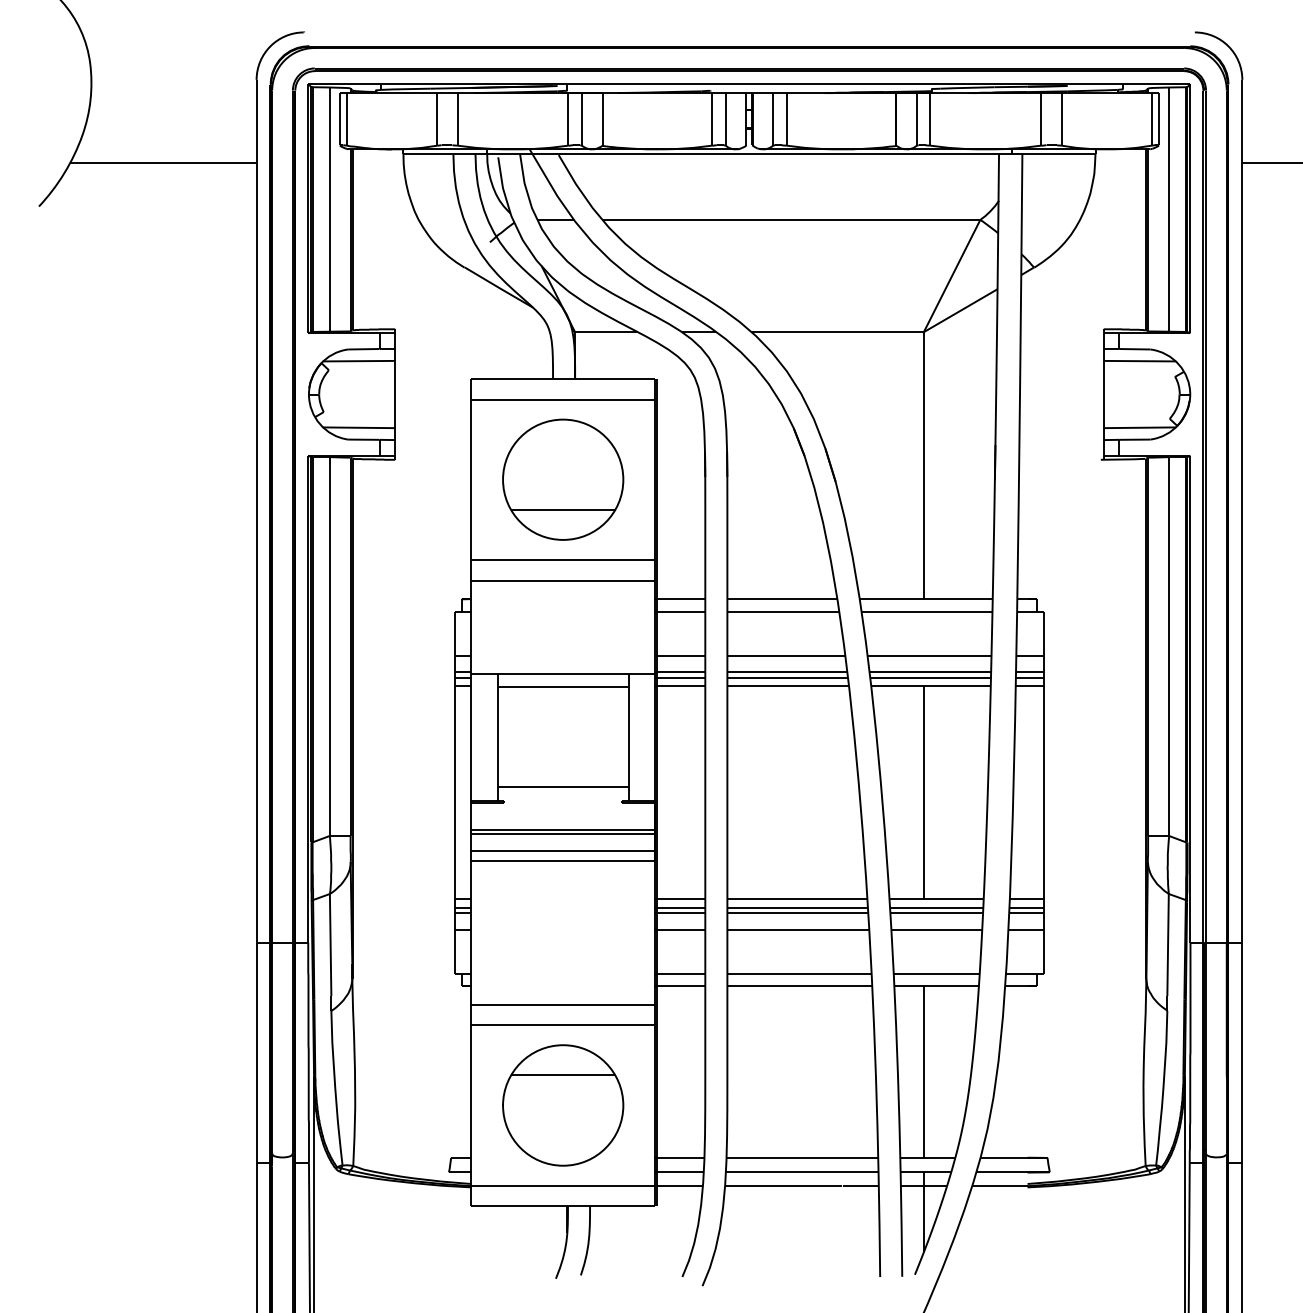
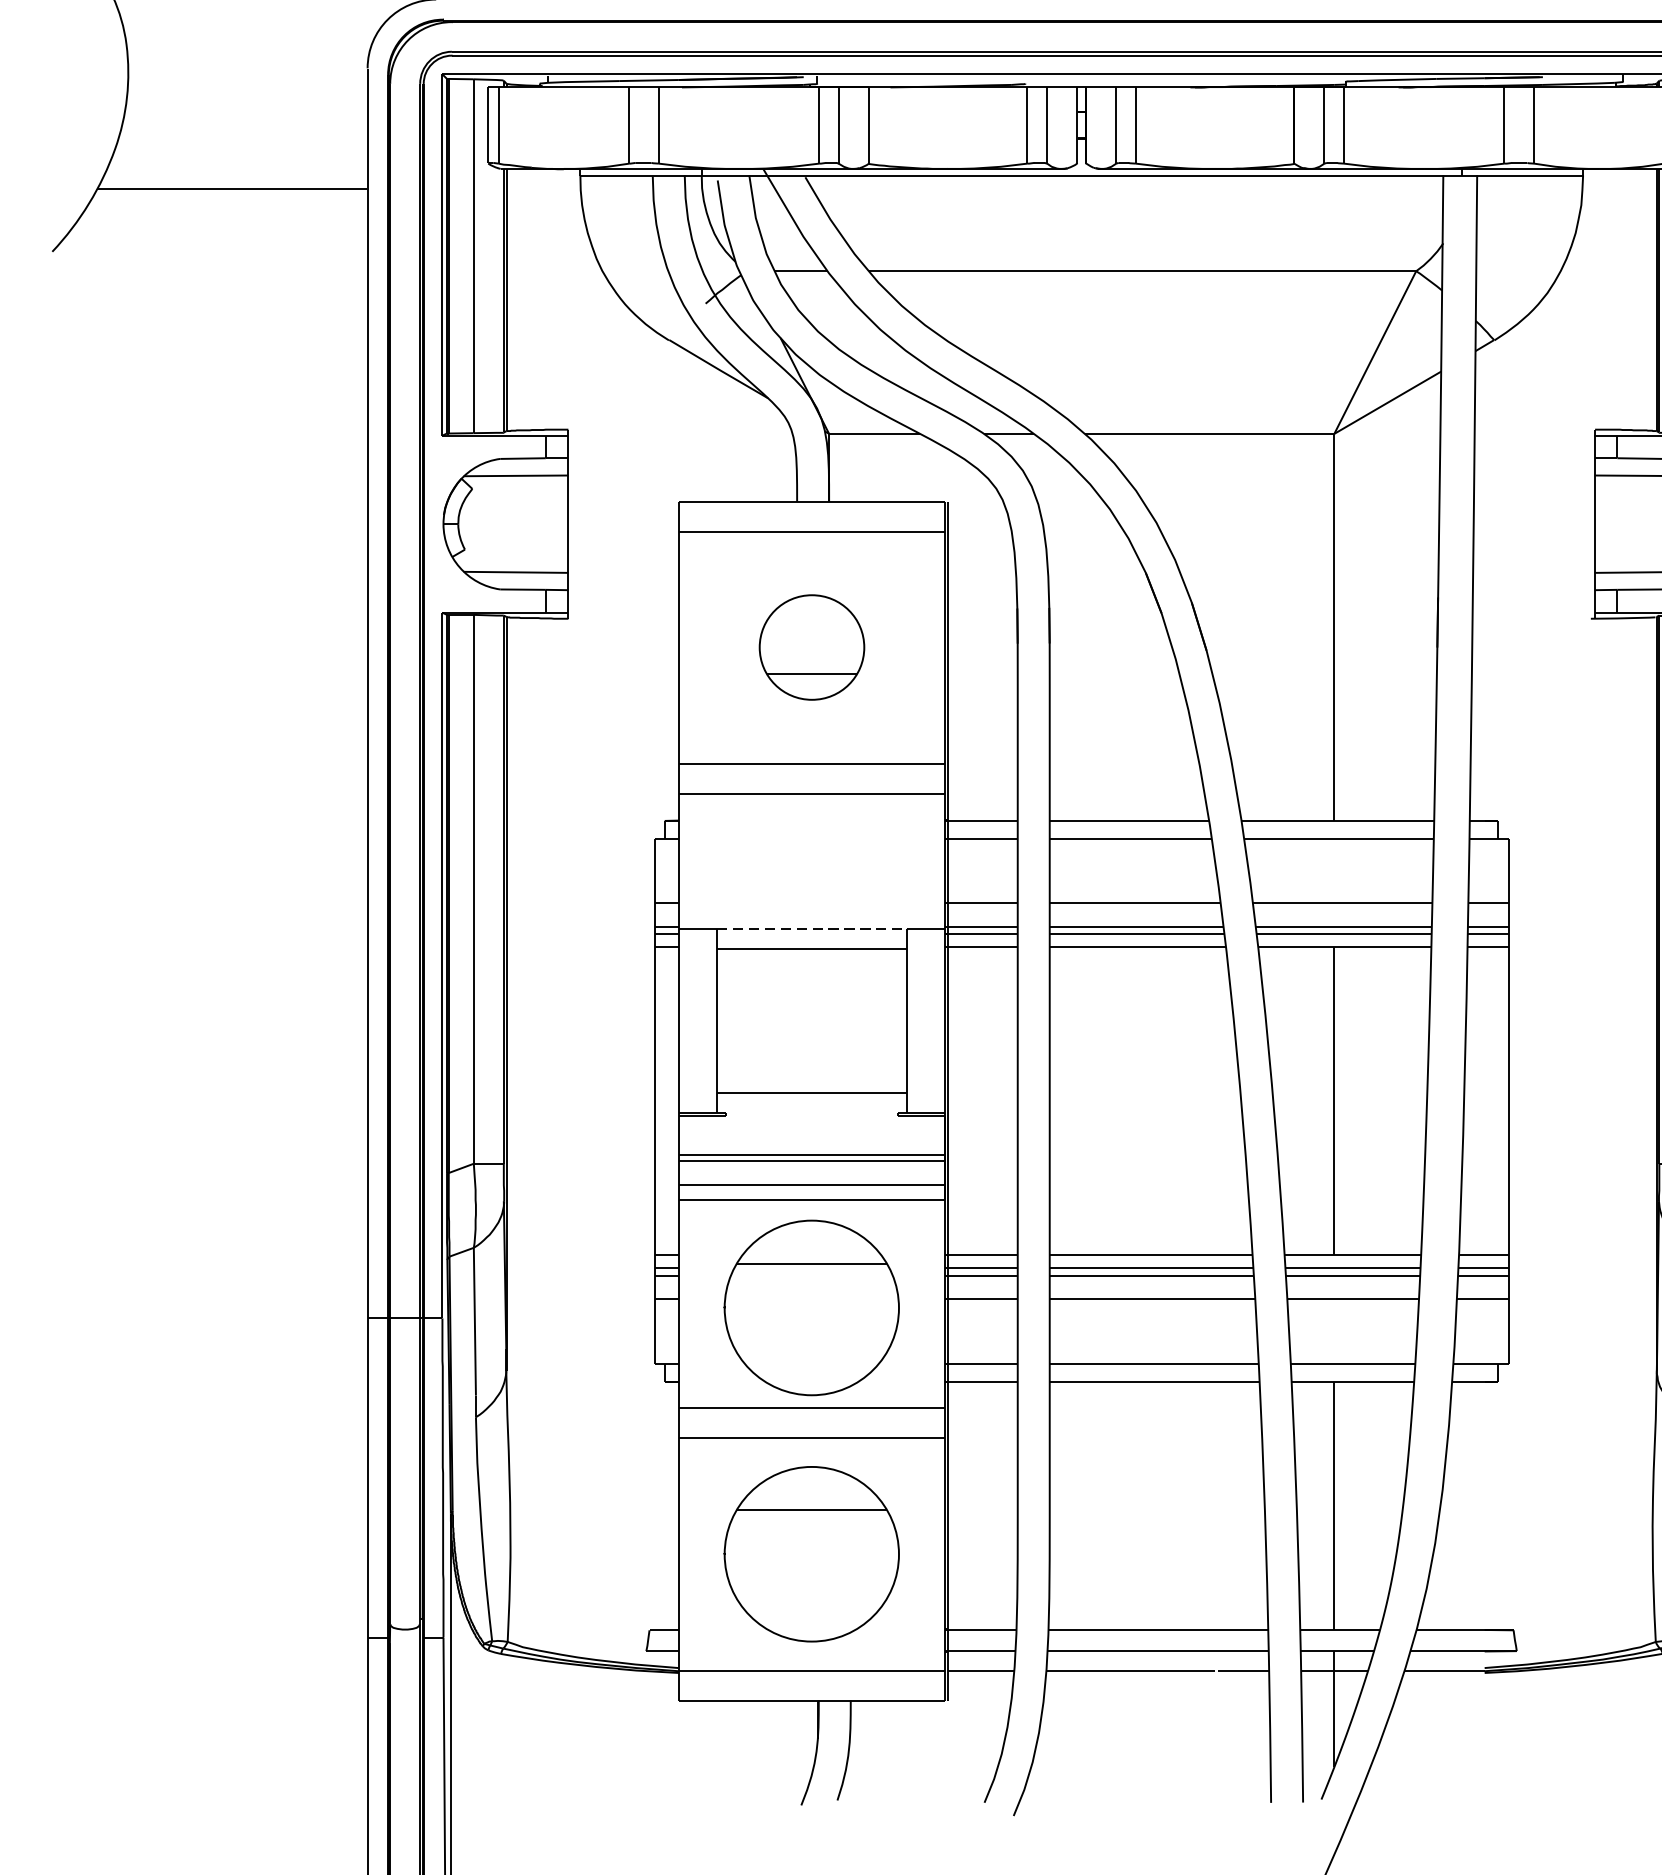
part: (563, 479) -> (812, 647), size x0.6
line: (564, 674) -> (813, 929), solid -> dashed
part: (563, 935) -> (812, 1307), added

